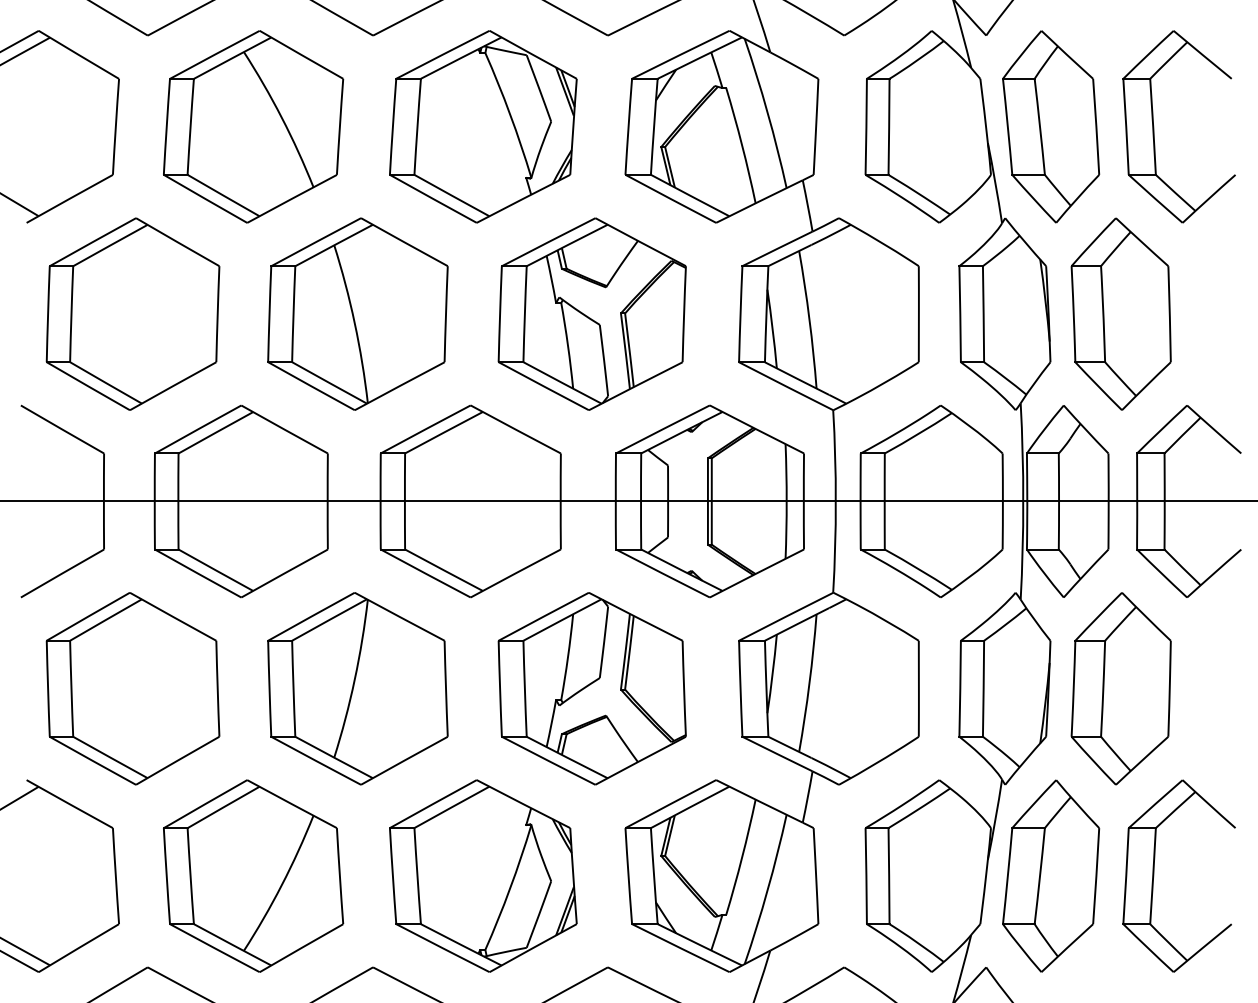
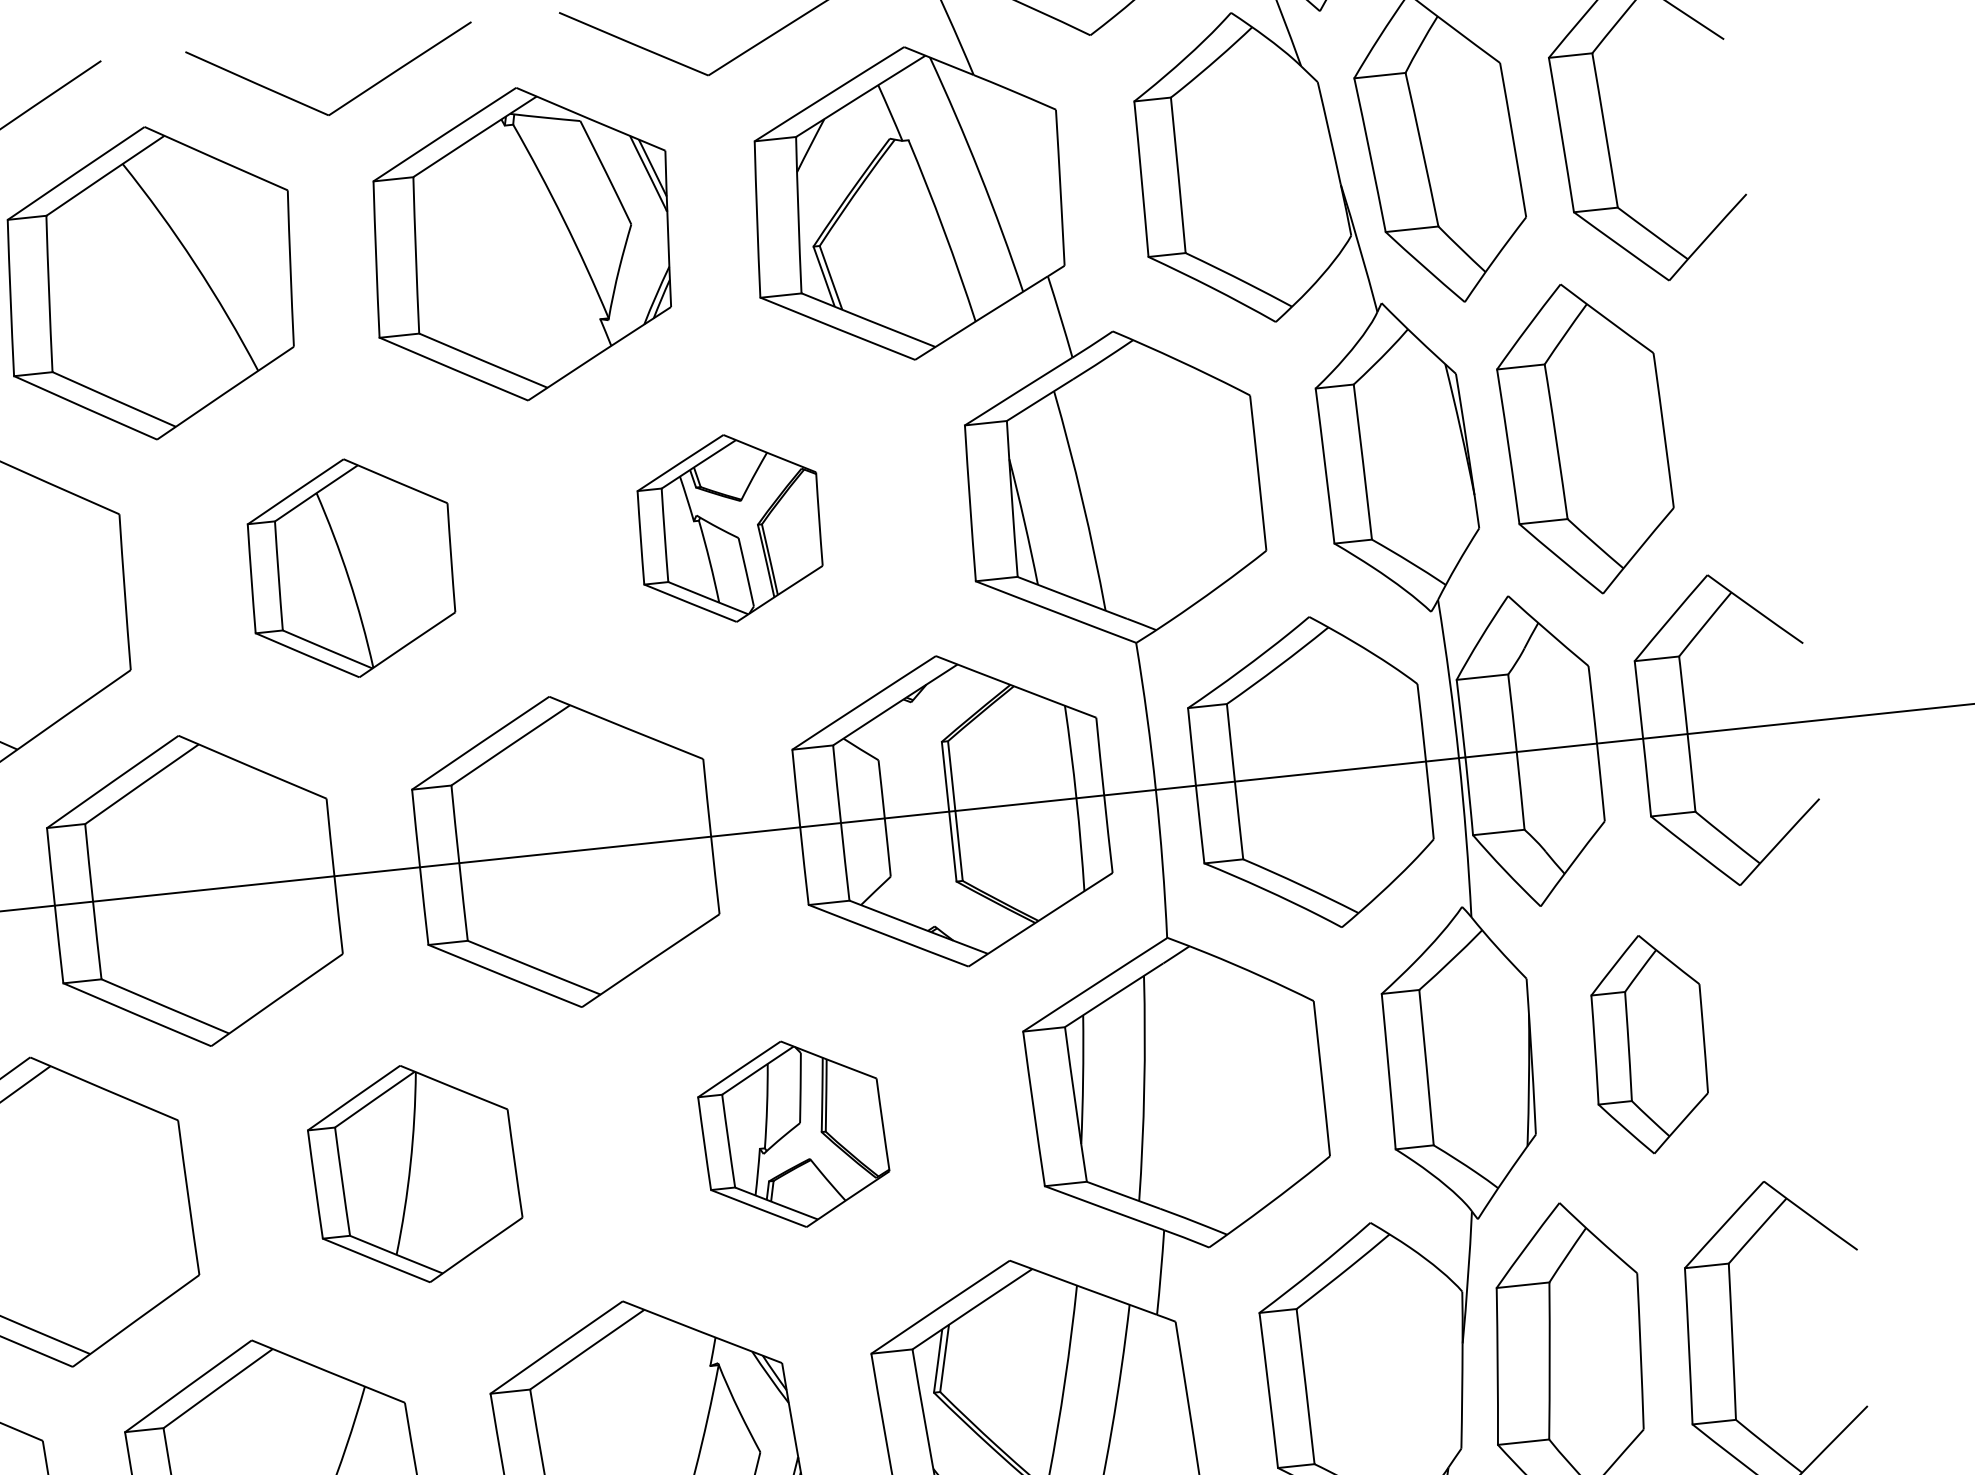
part: (357, 313) -> (350, 567), size x0.7
part: (591, 313) -> (728, 527), size x0.6
part: (357, 688) -> (414, 1173), size x0.7
part: (591, 688) -> (792, 1133), size x0.6
part: (1120, 688) -> (1647, 1043), size x0.7

